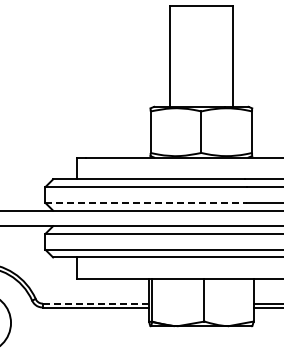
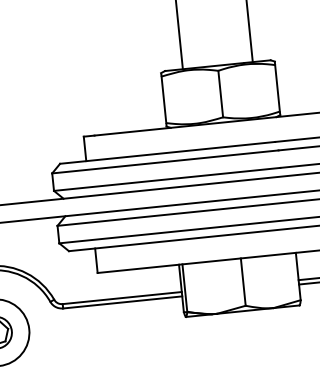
line: (146, 202) -> (167, 179), dashed -> solid
line: (95, 303) -> (121, 297), dashed -> solid

